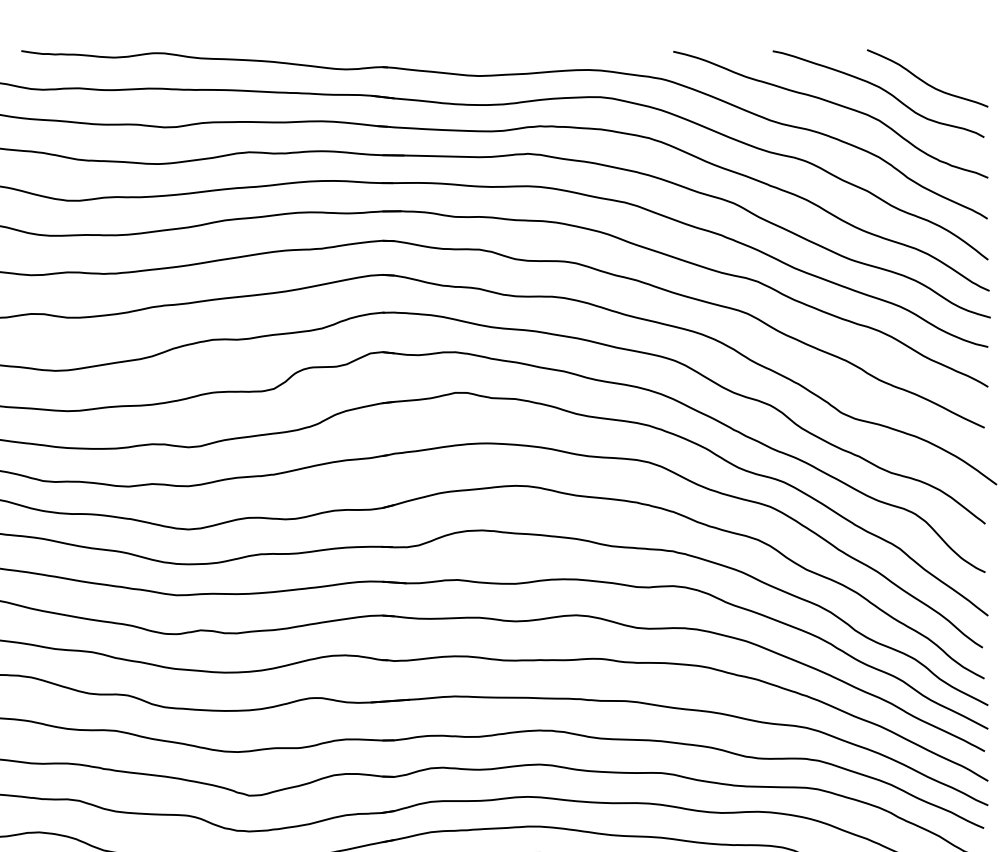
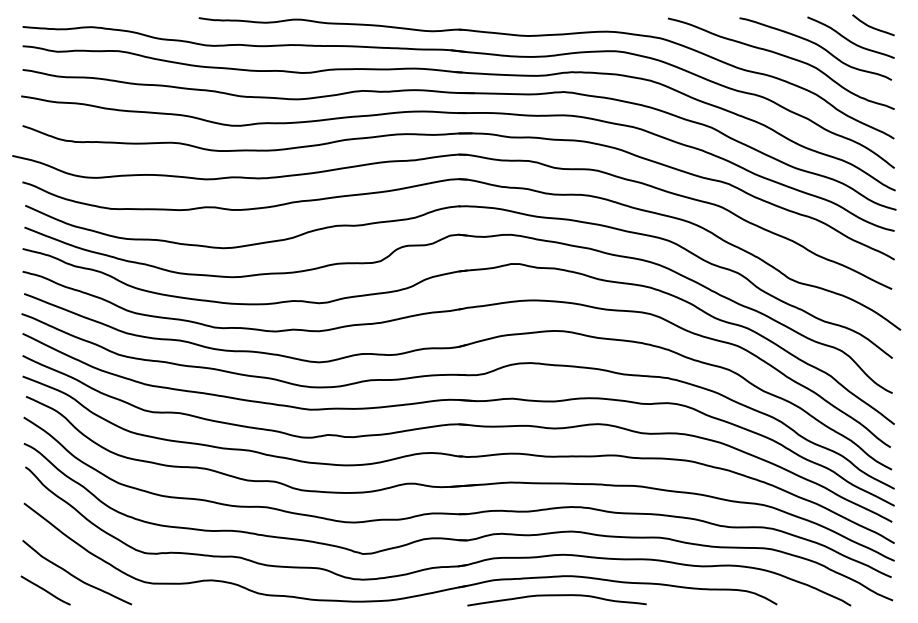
curve: (957, 62) -> (872, 26), added

